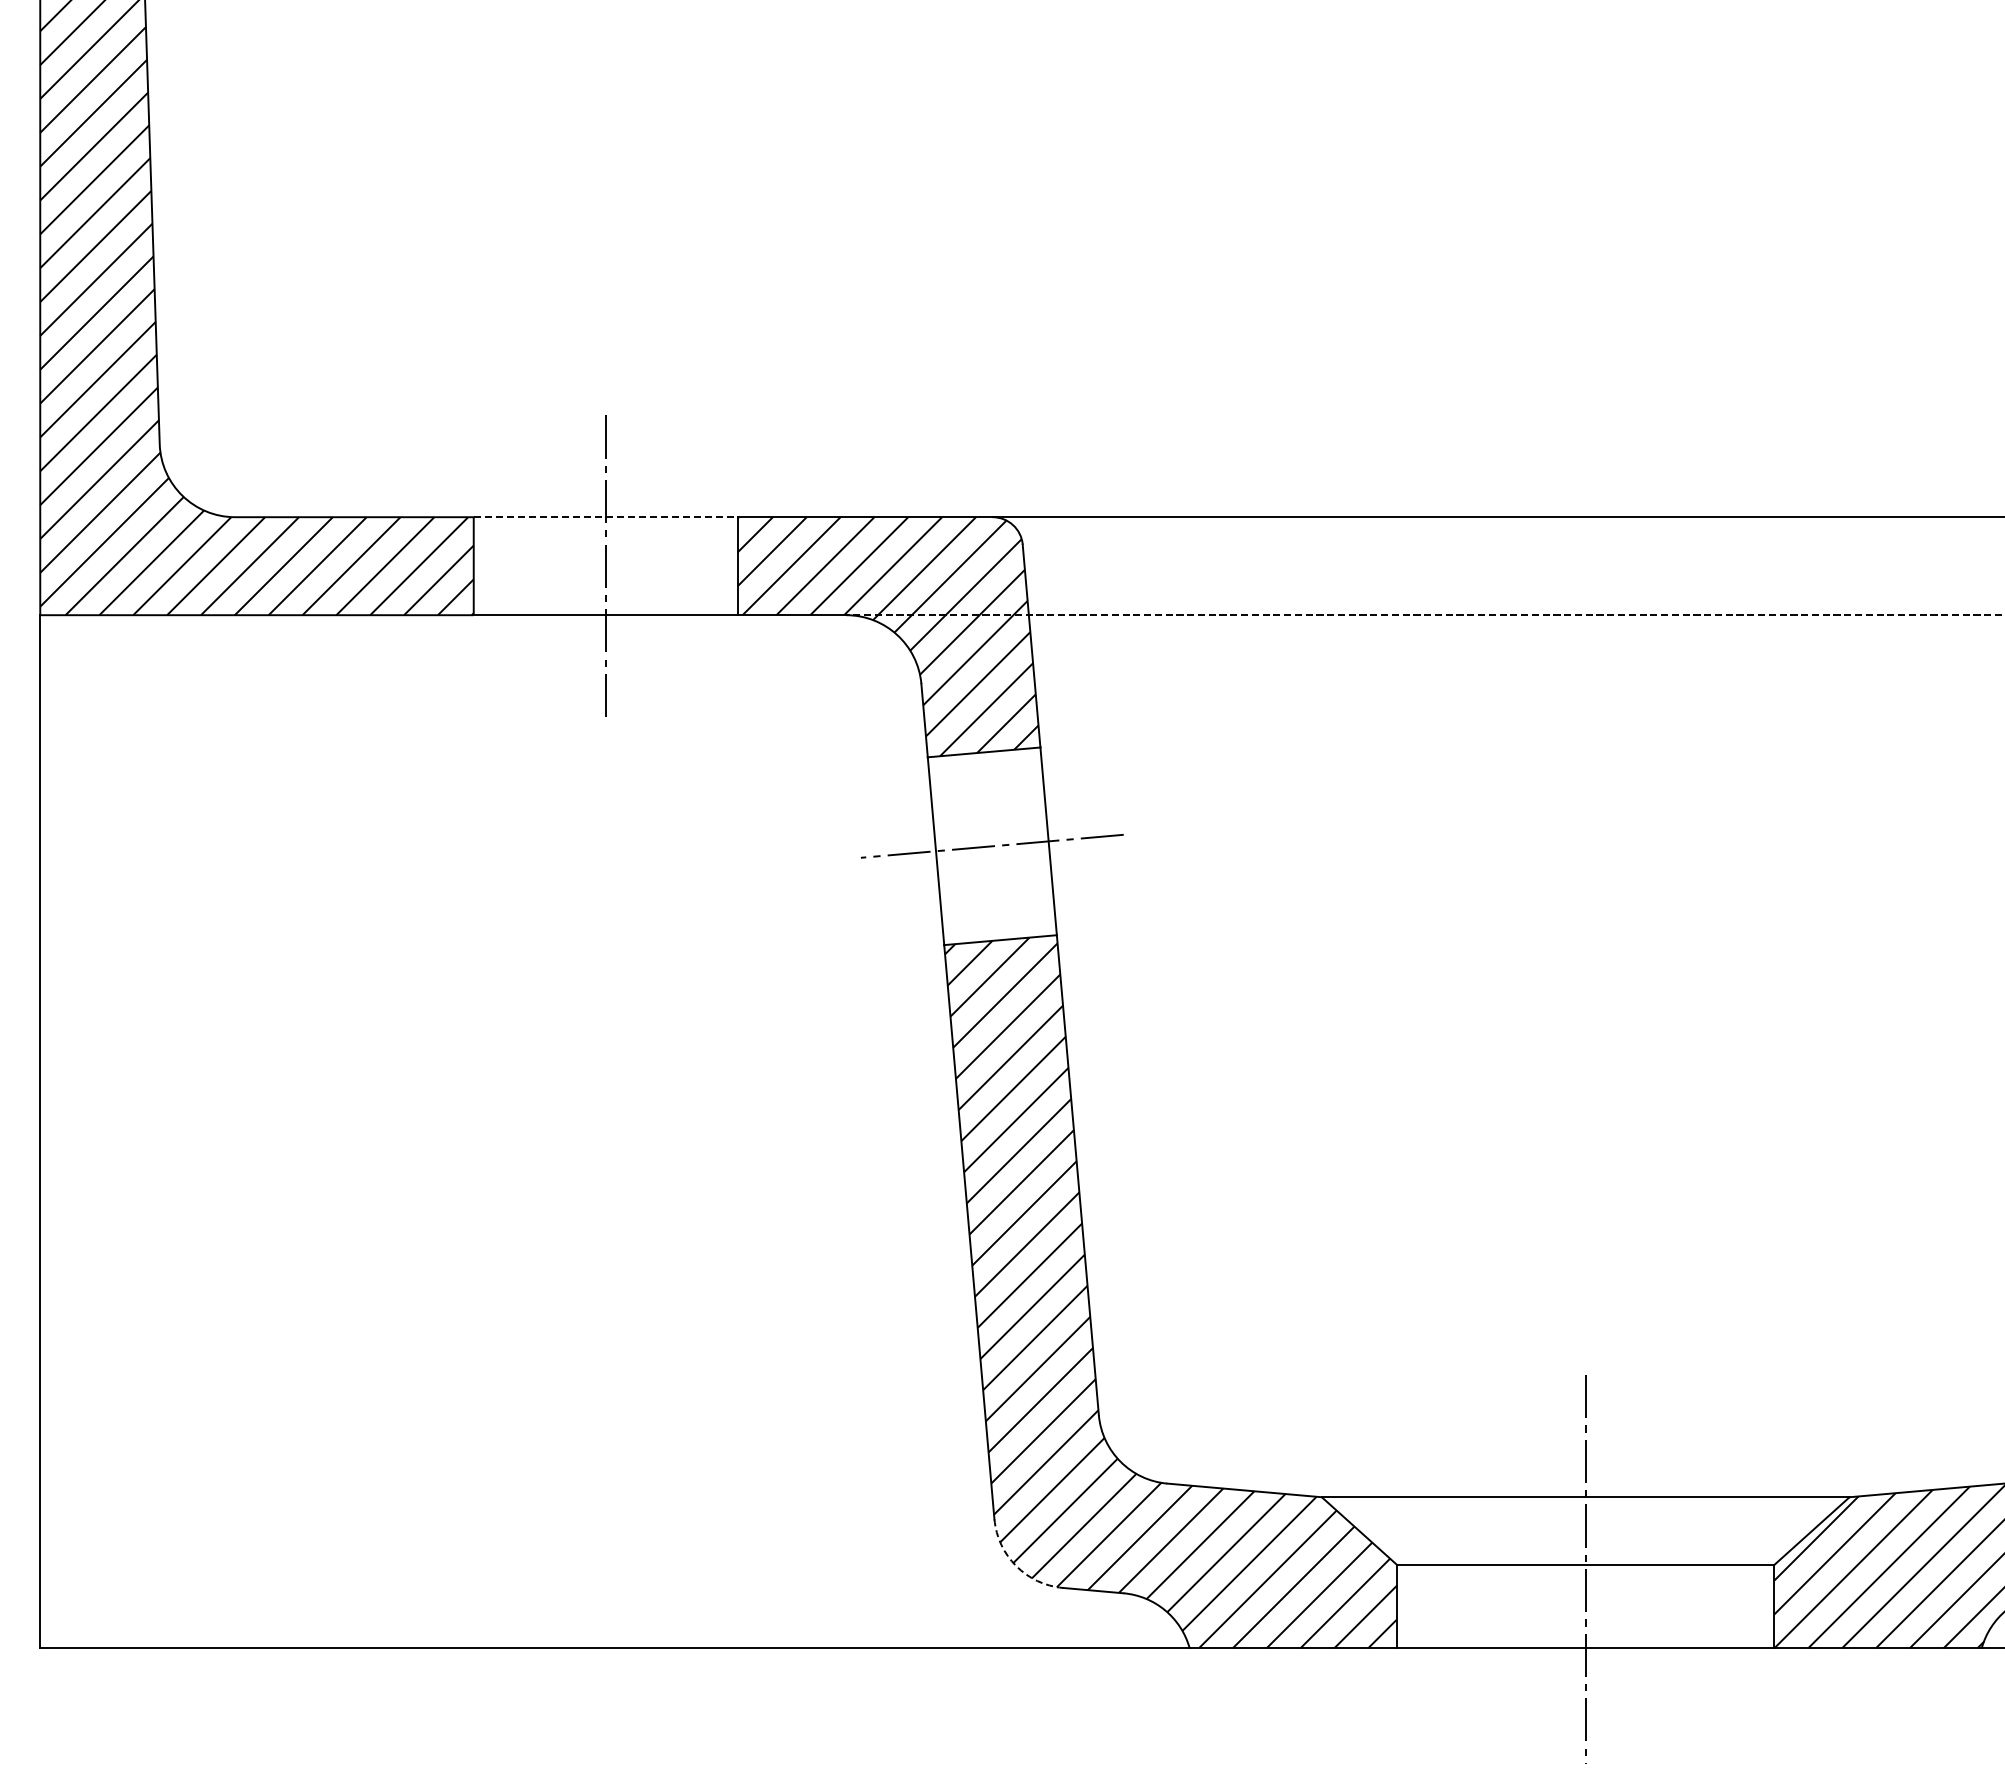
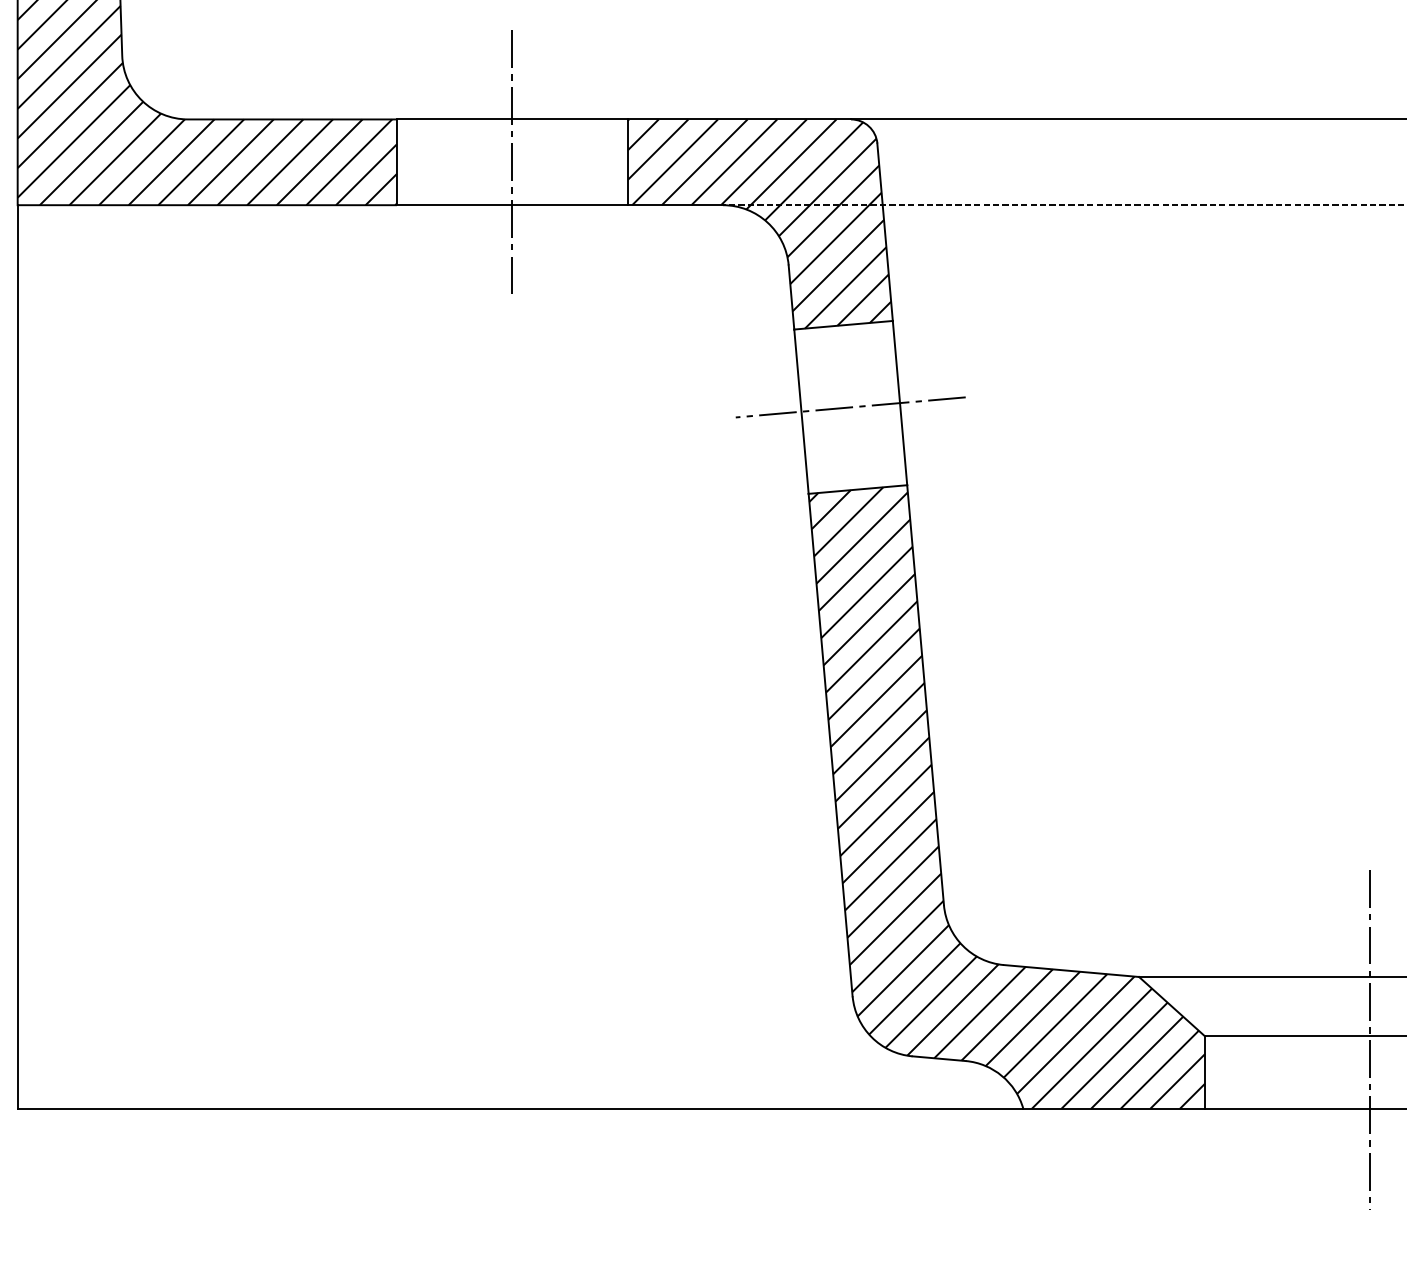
line: (605, 517) -> (512, 119), dashed -> solid
arc: (1016, 1566) -> (871, 1037), dashed -> solid

